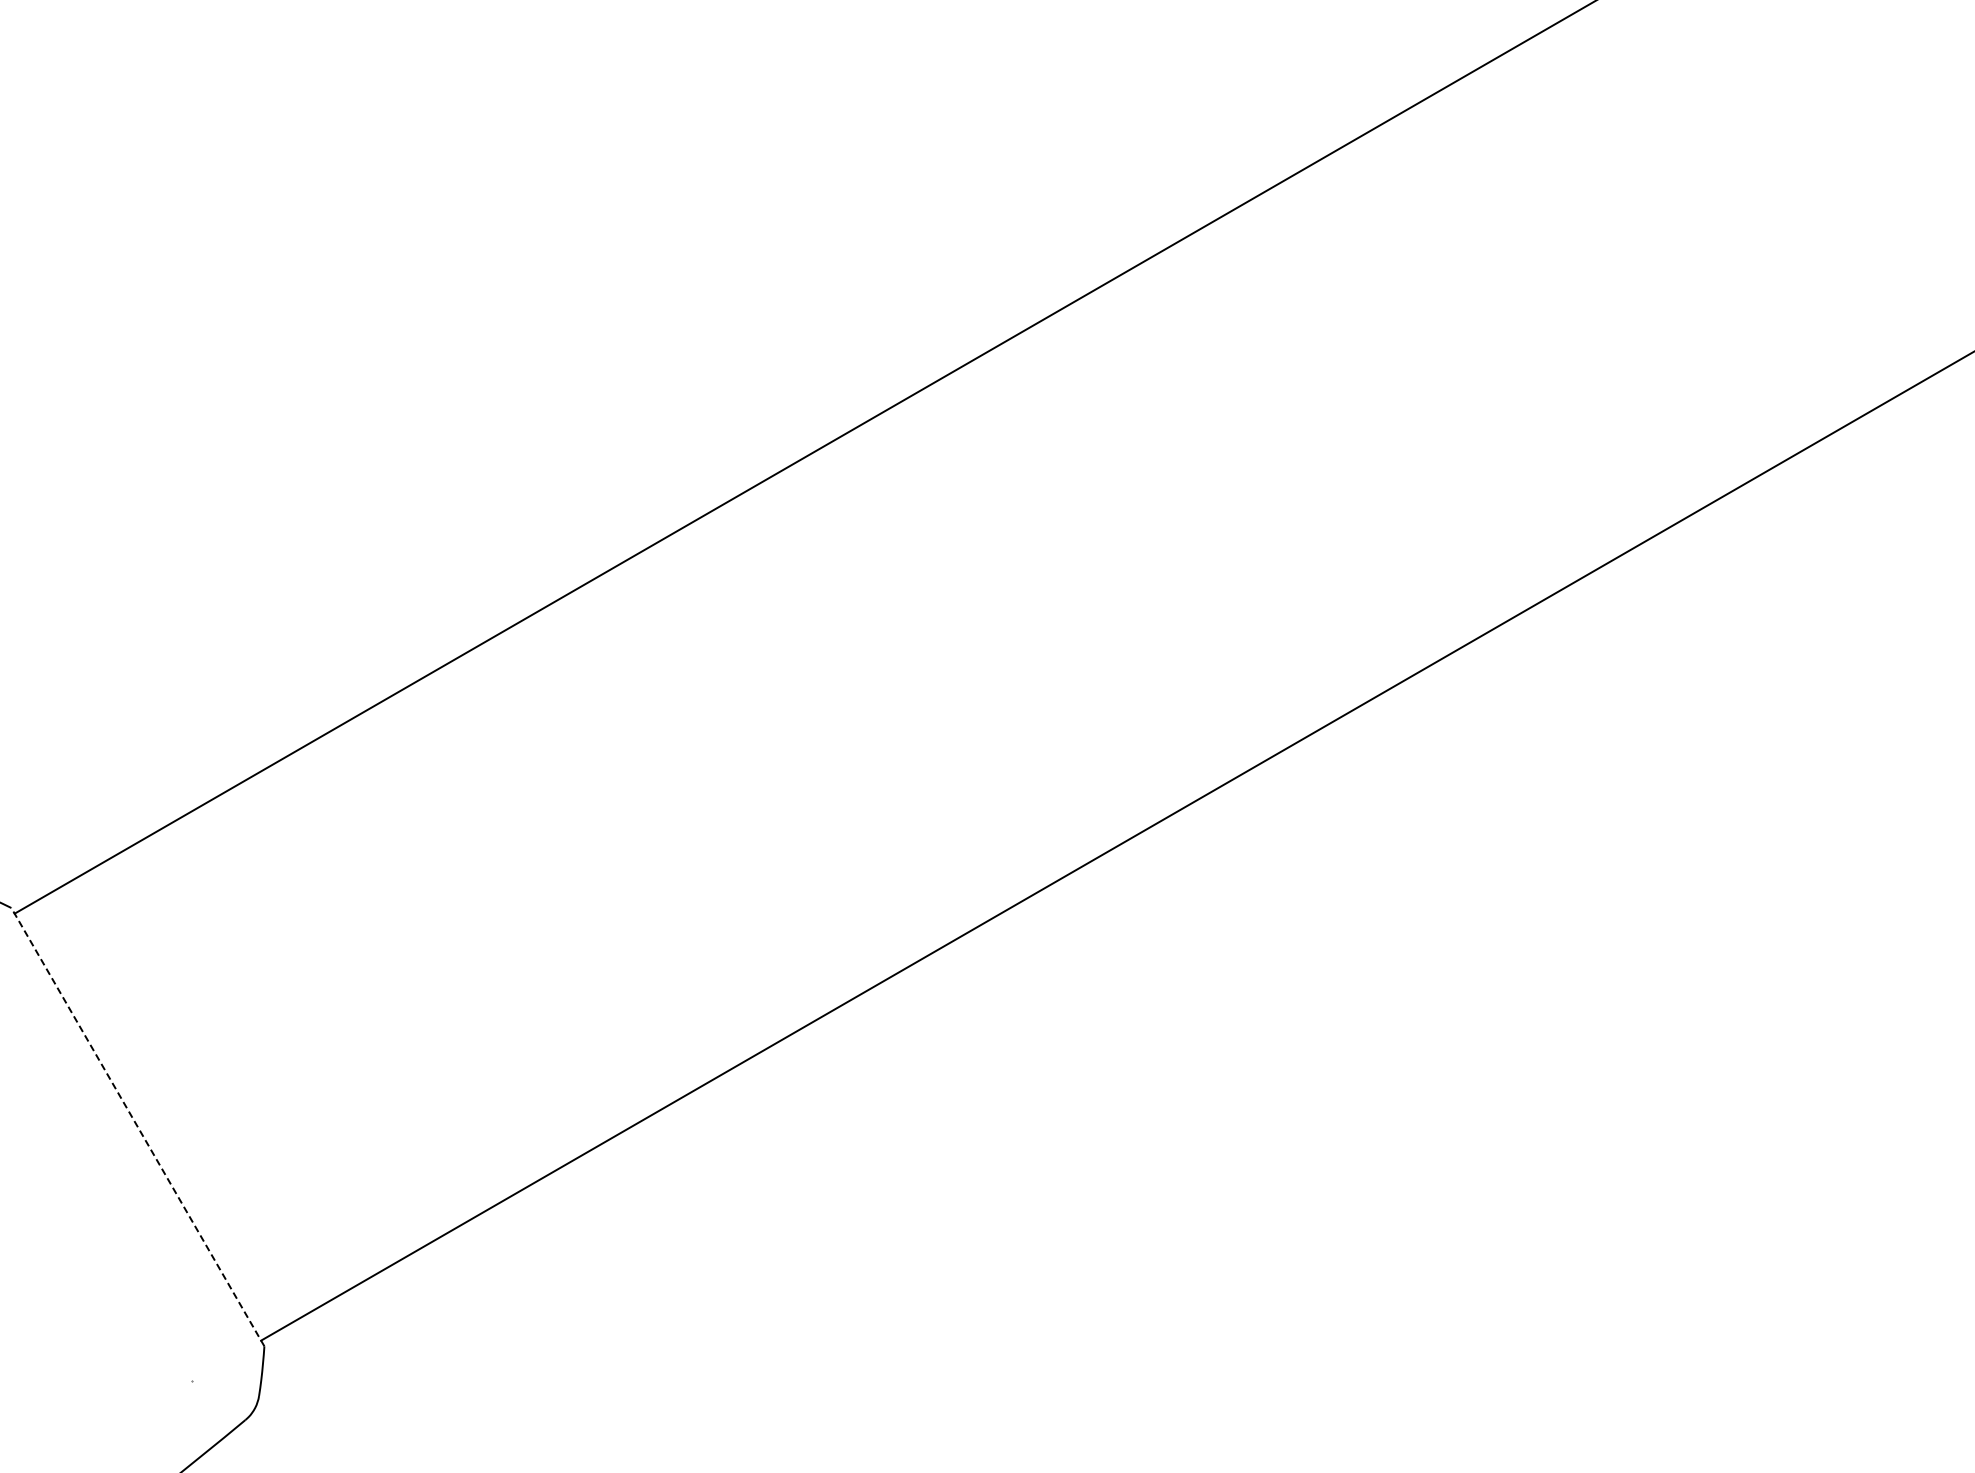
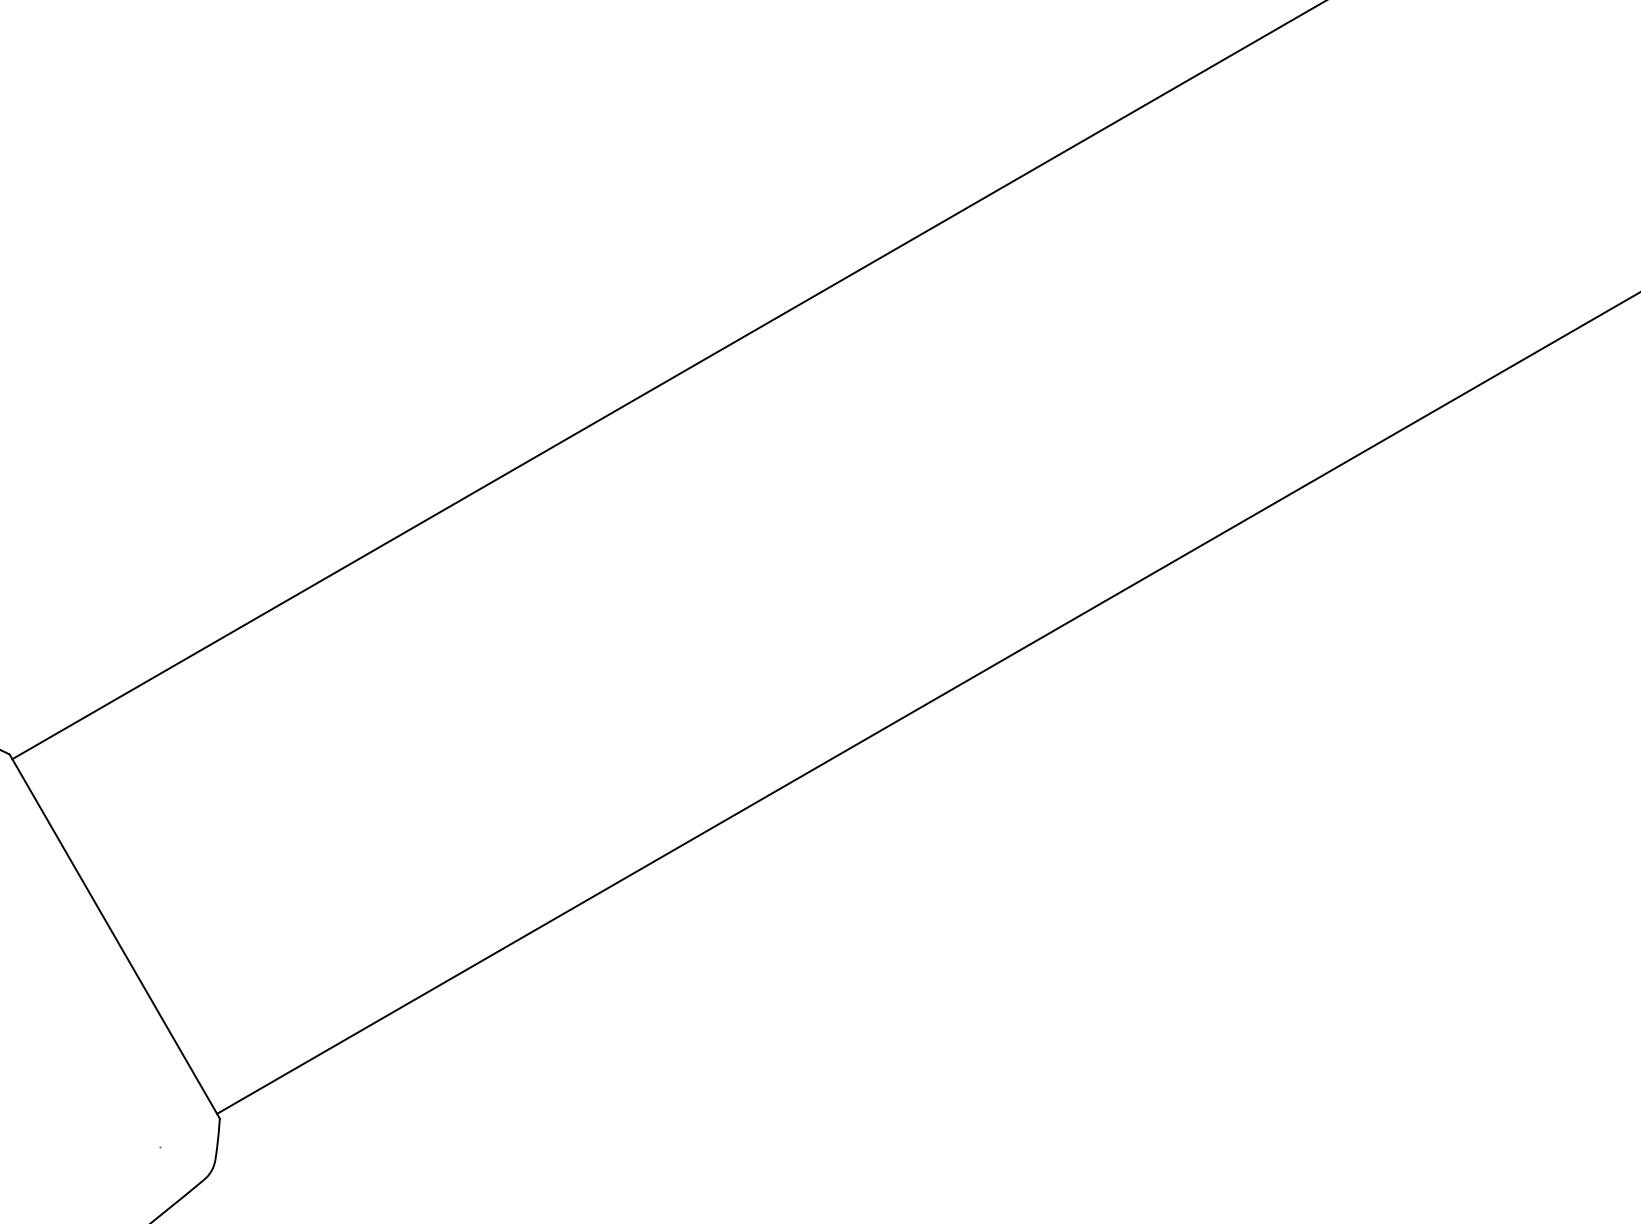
line: (137, 1126) -> (114, 935), dashed -> solid

